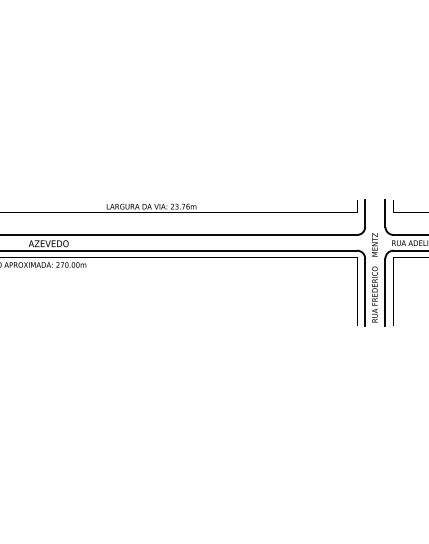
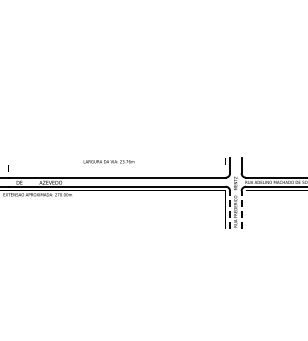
line: (365, 292) -> (230, 210), solid -> dashed
line: (385, 292) -> (241, 210), solid -> dashed

